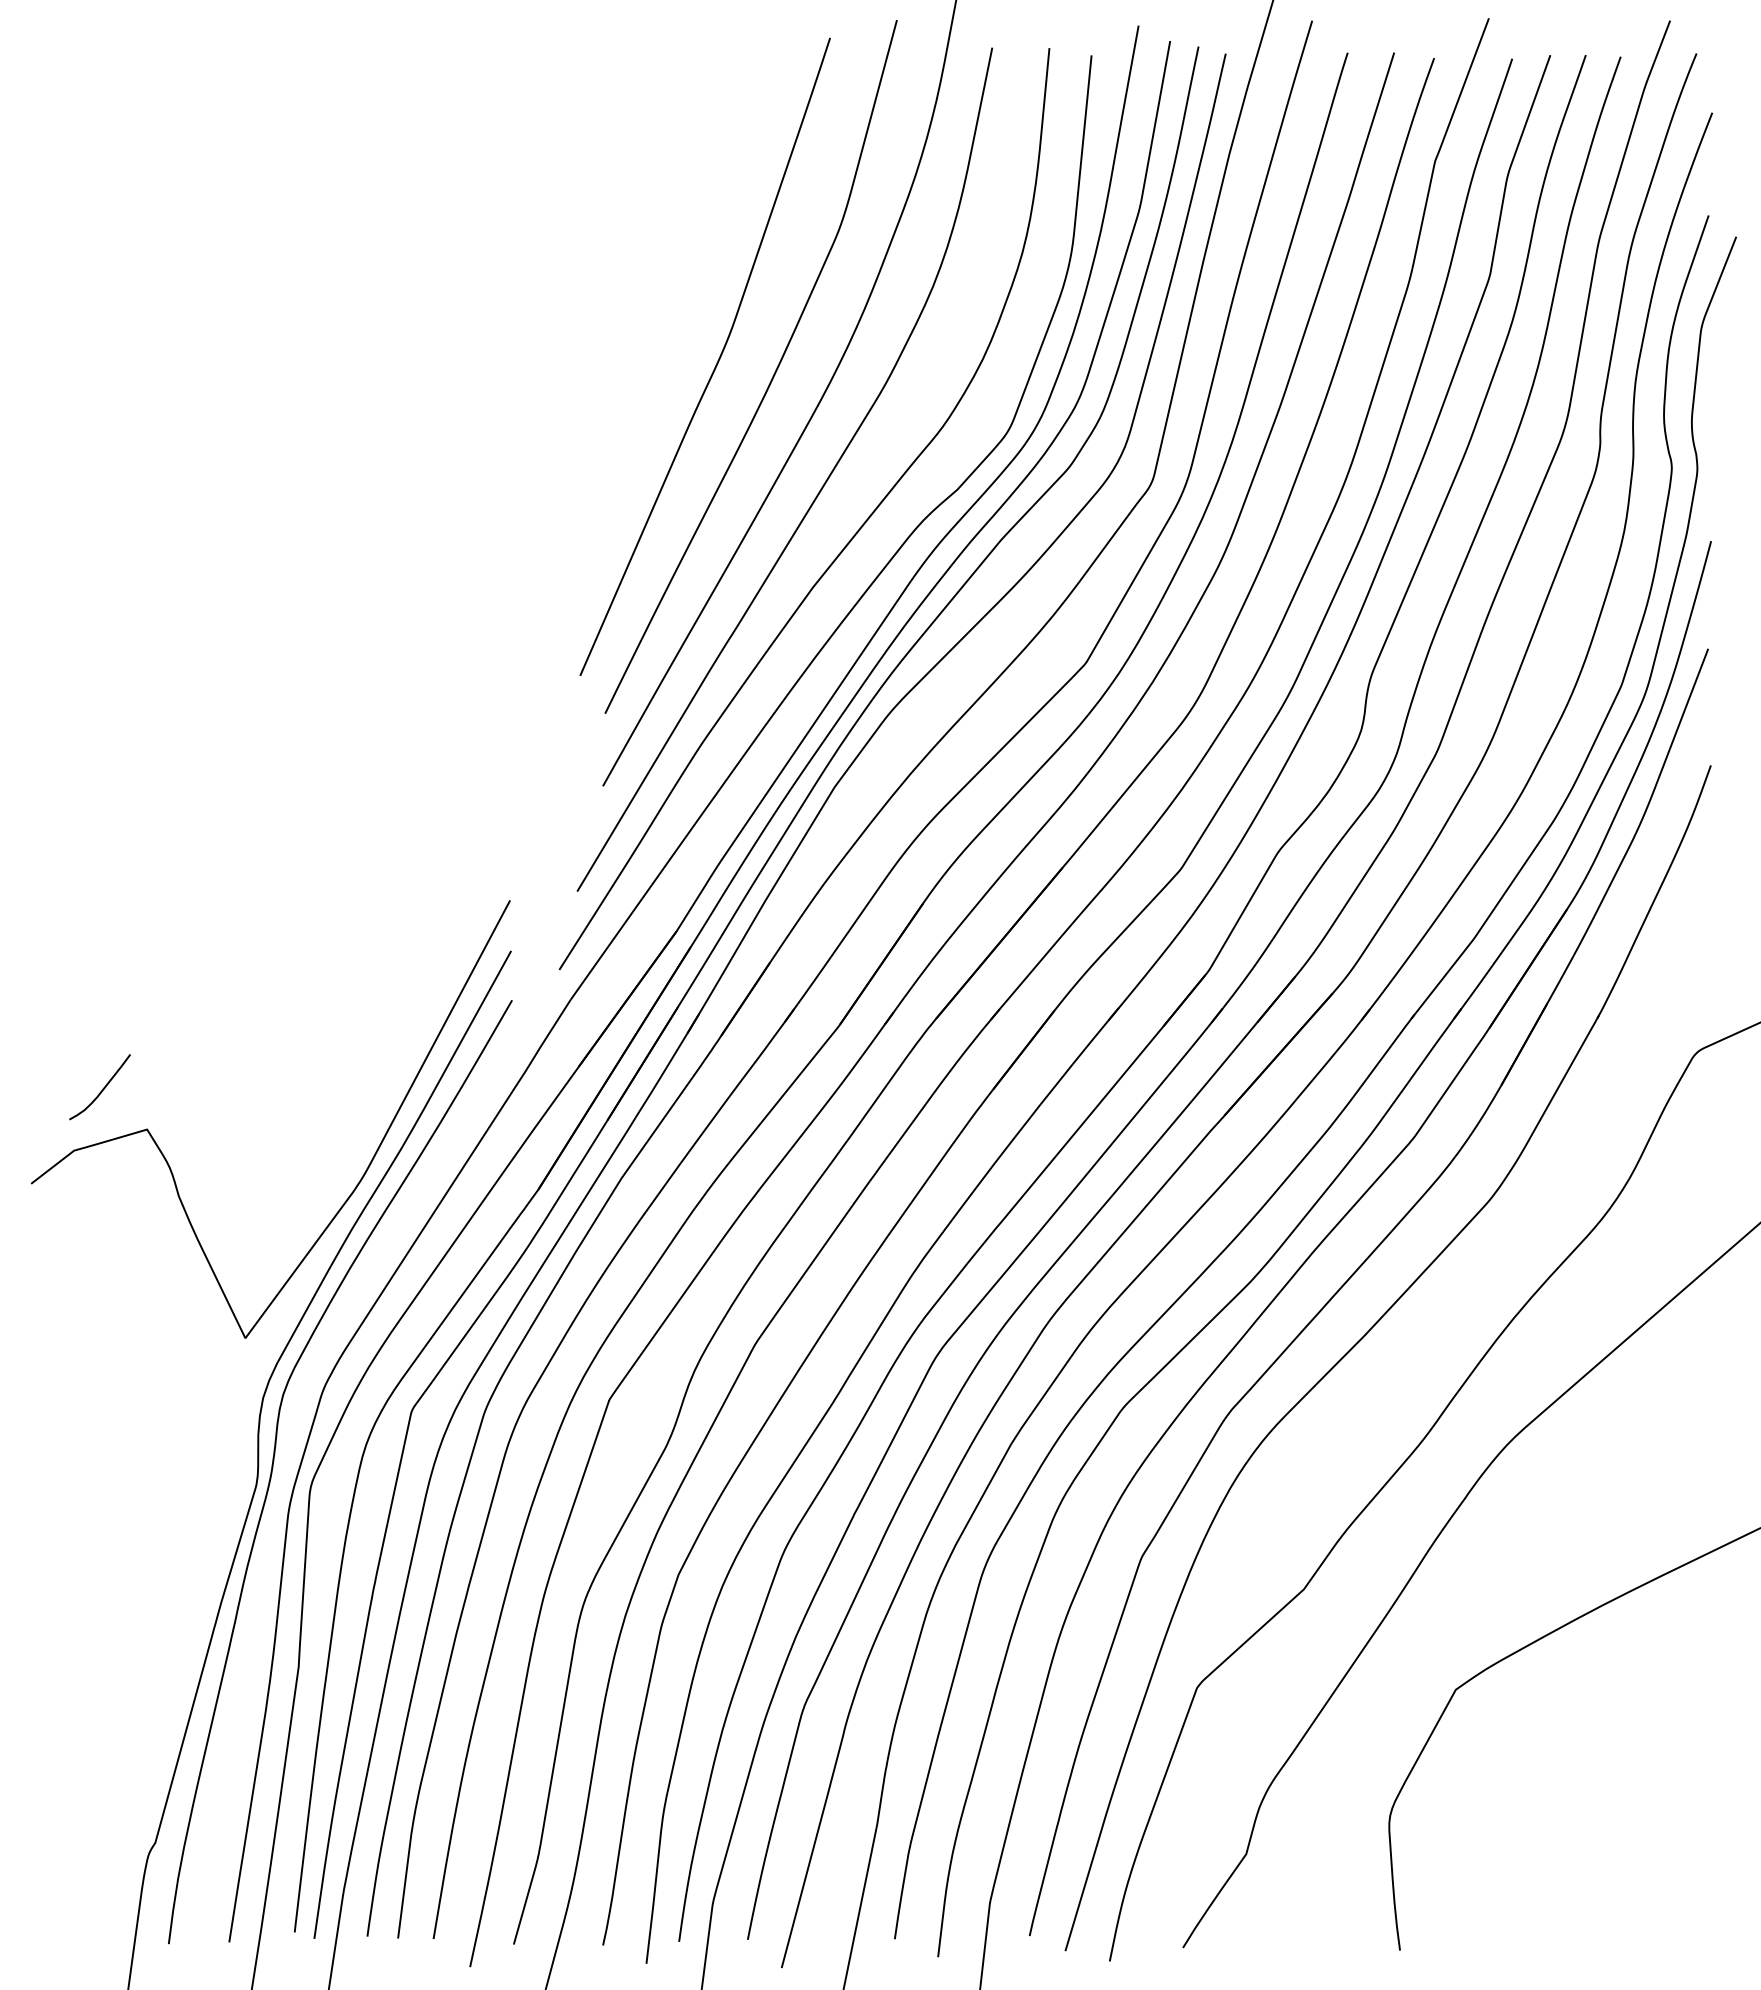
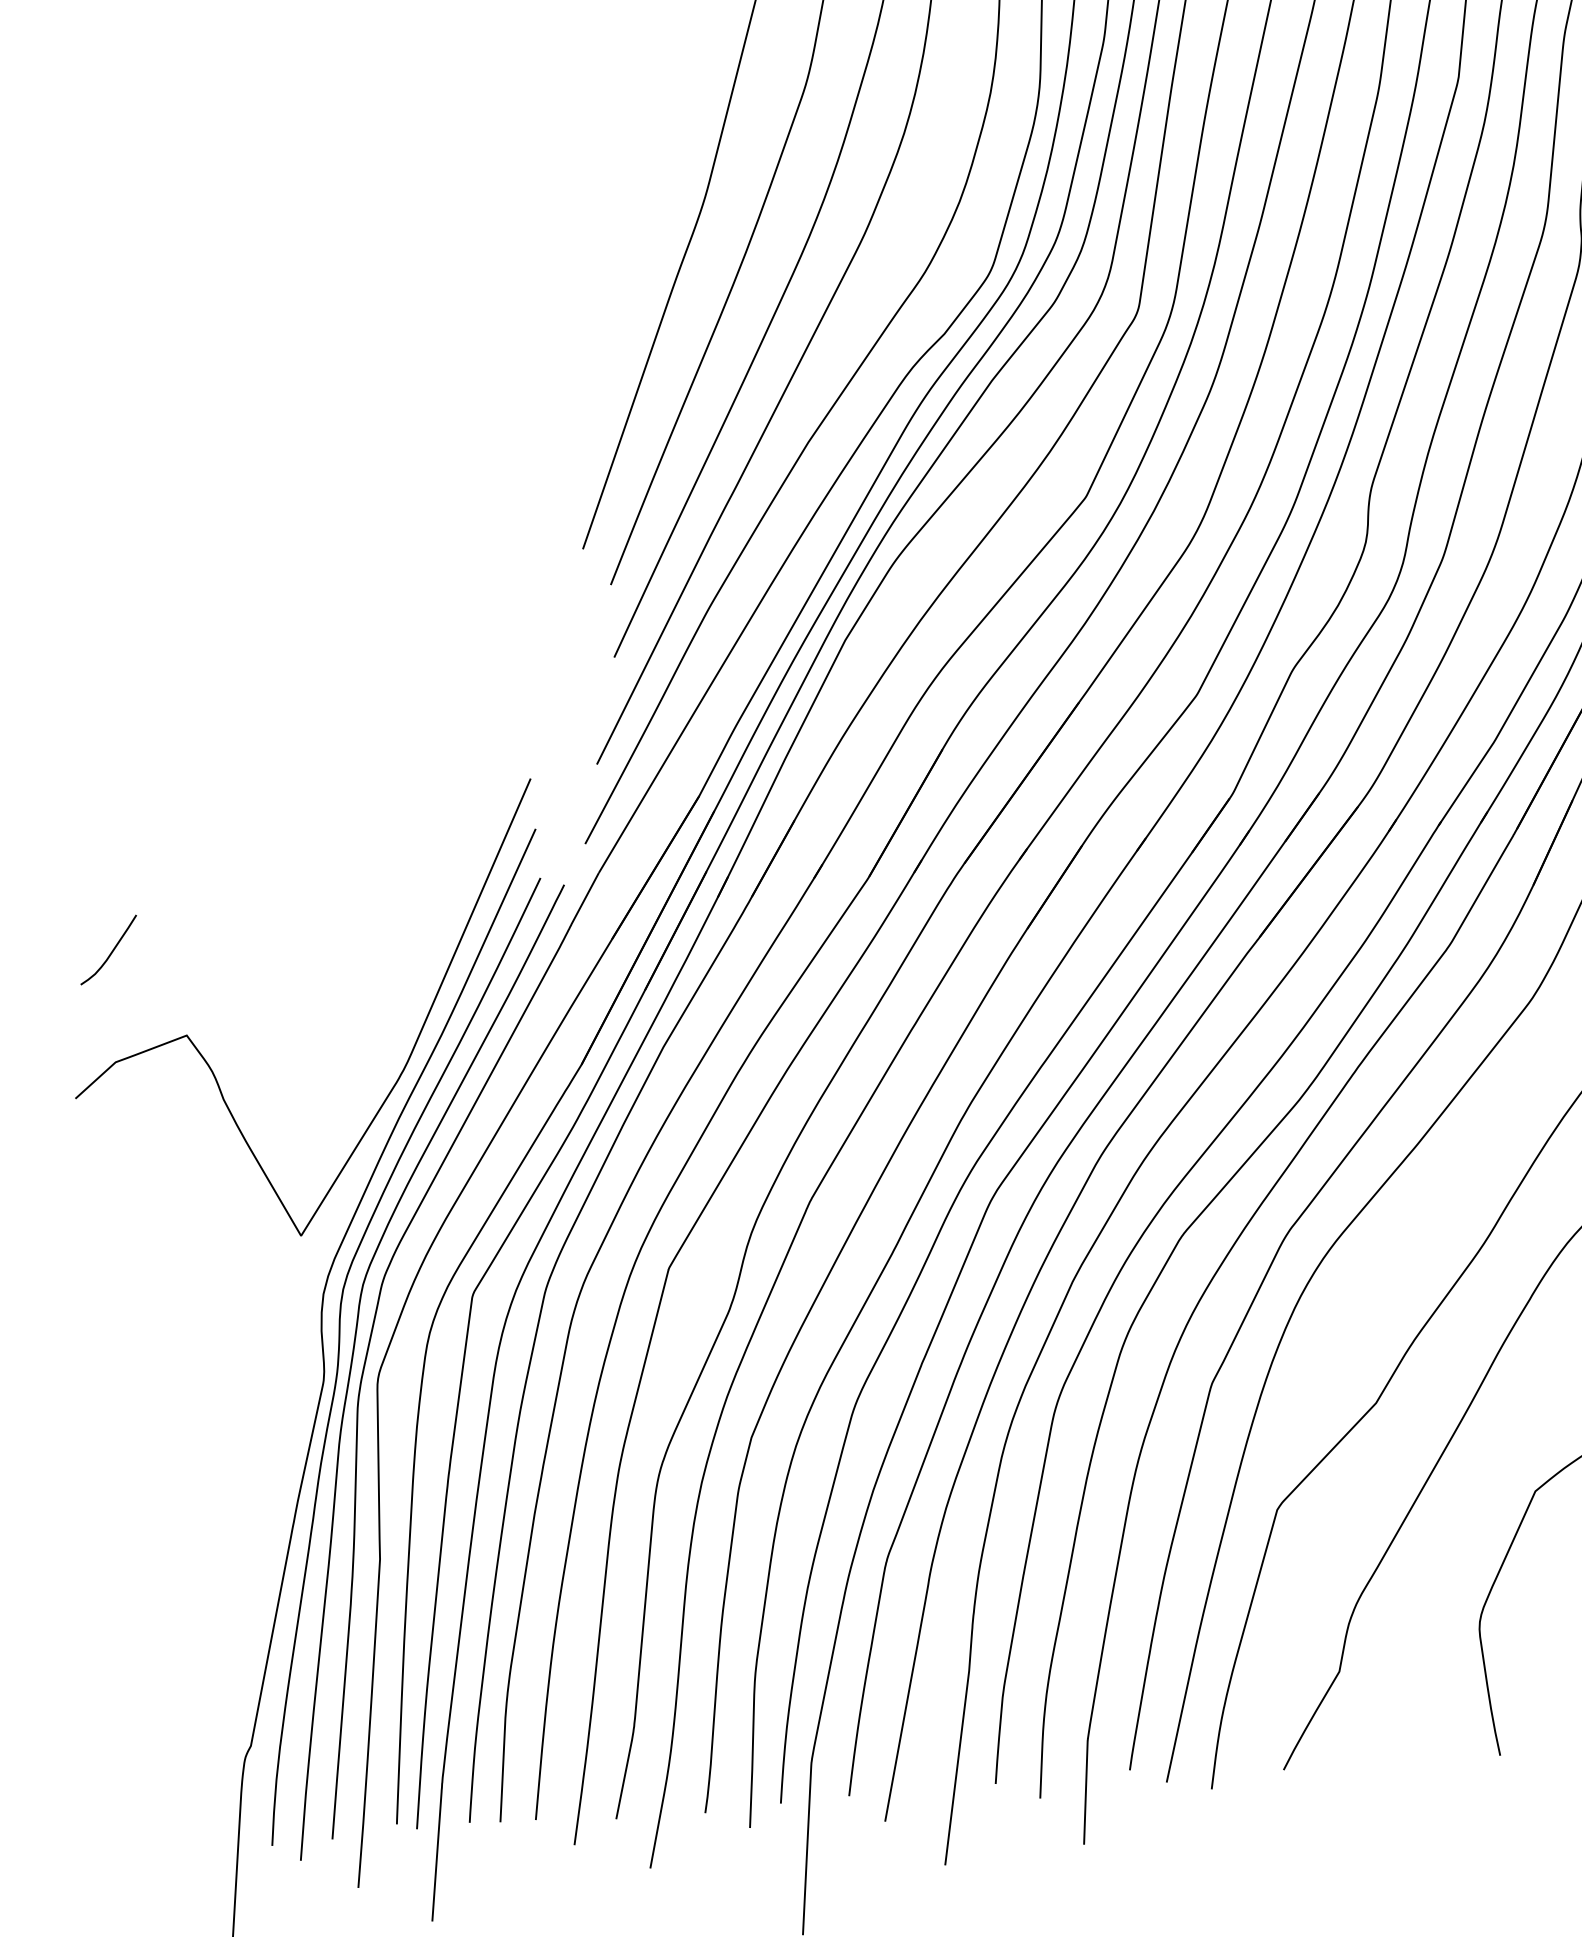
curve: (102, 1088) -> (111, 951), moved
curve: (287, 1466) -> (353, 1360), added

